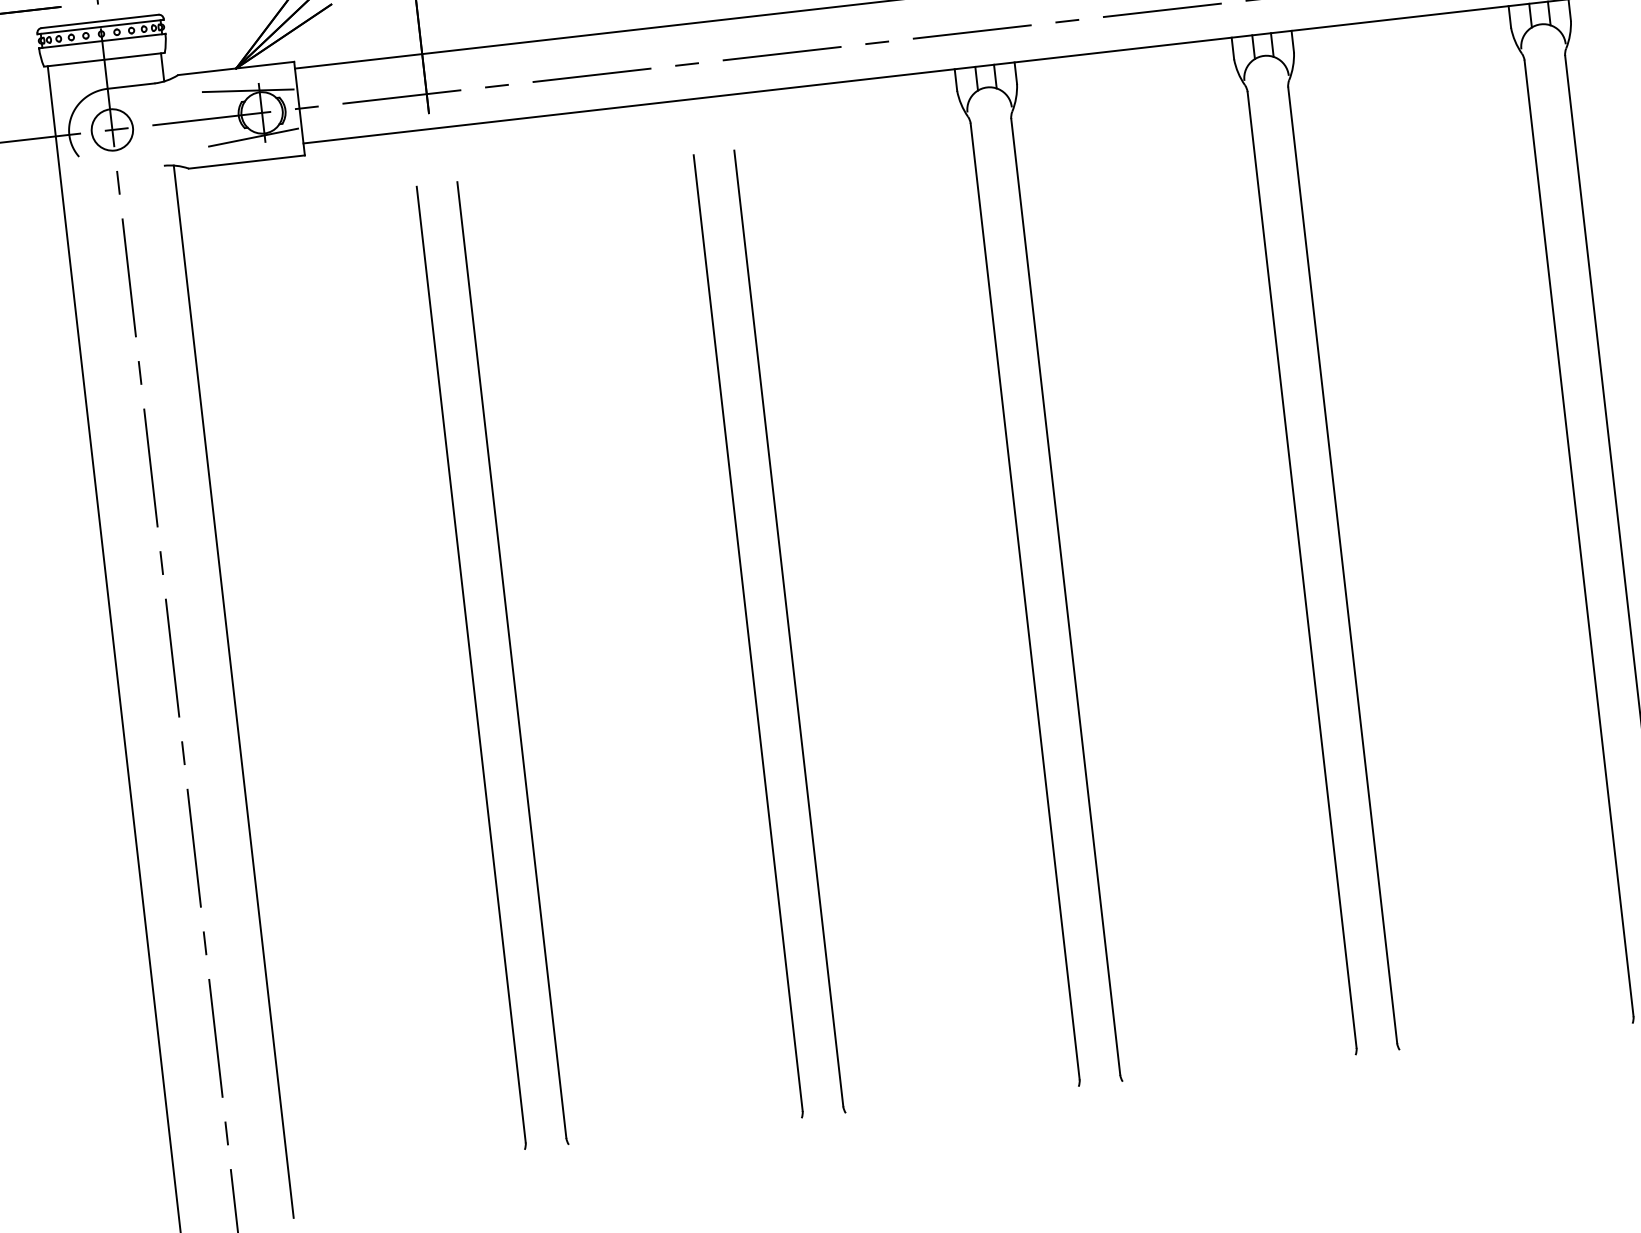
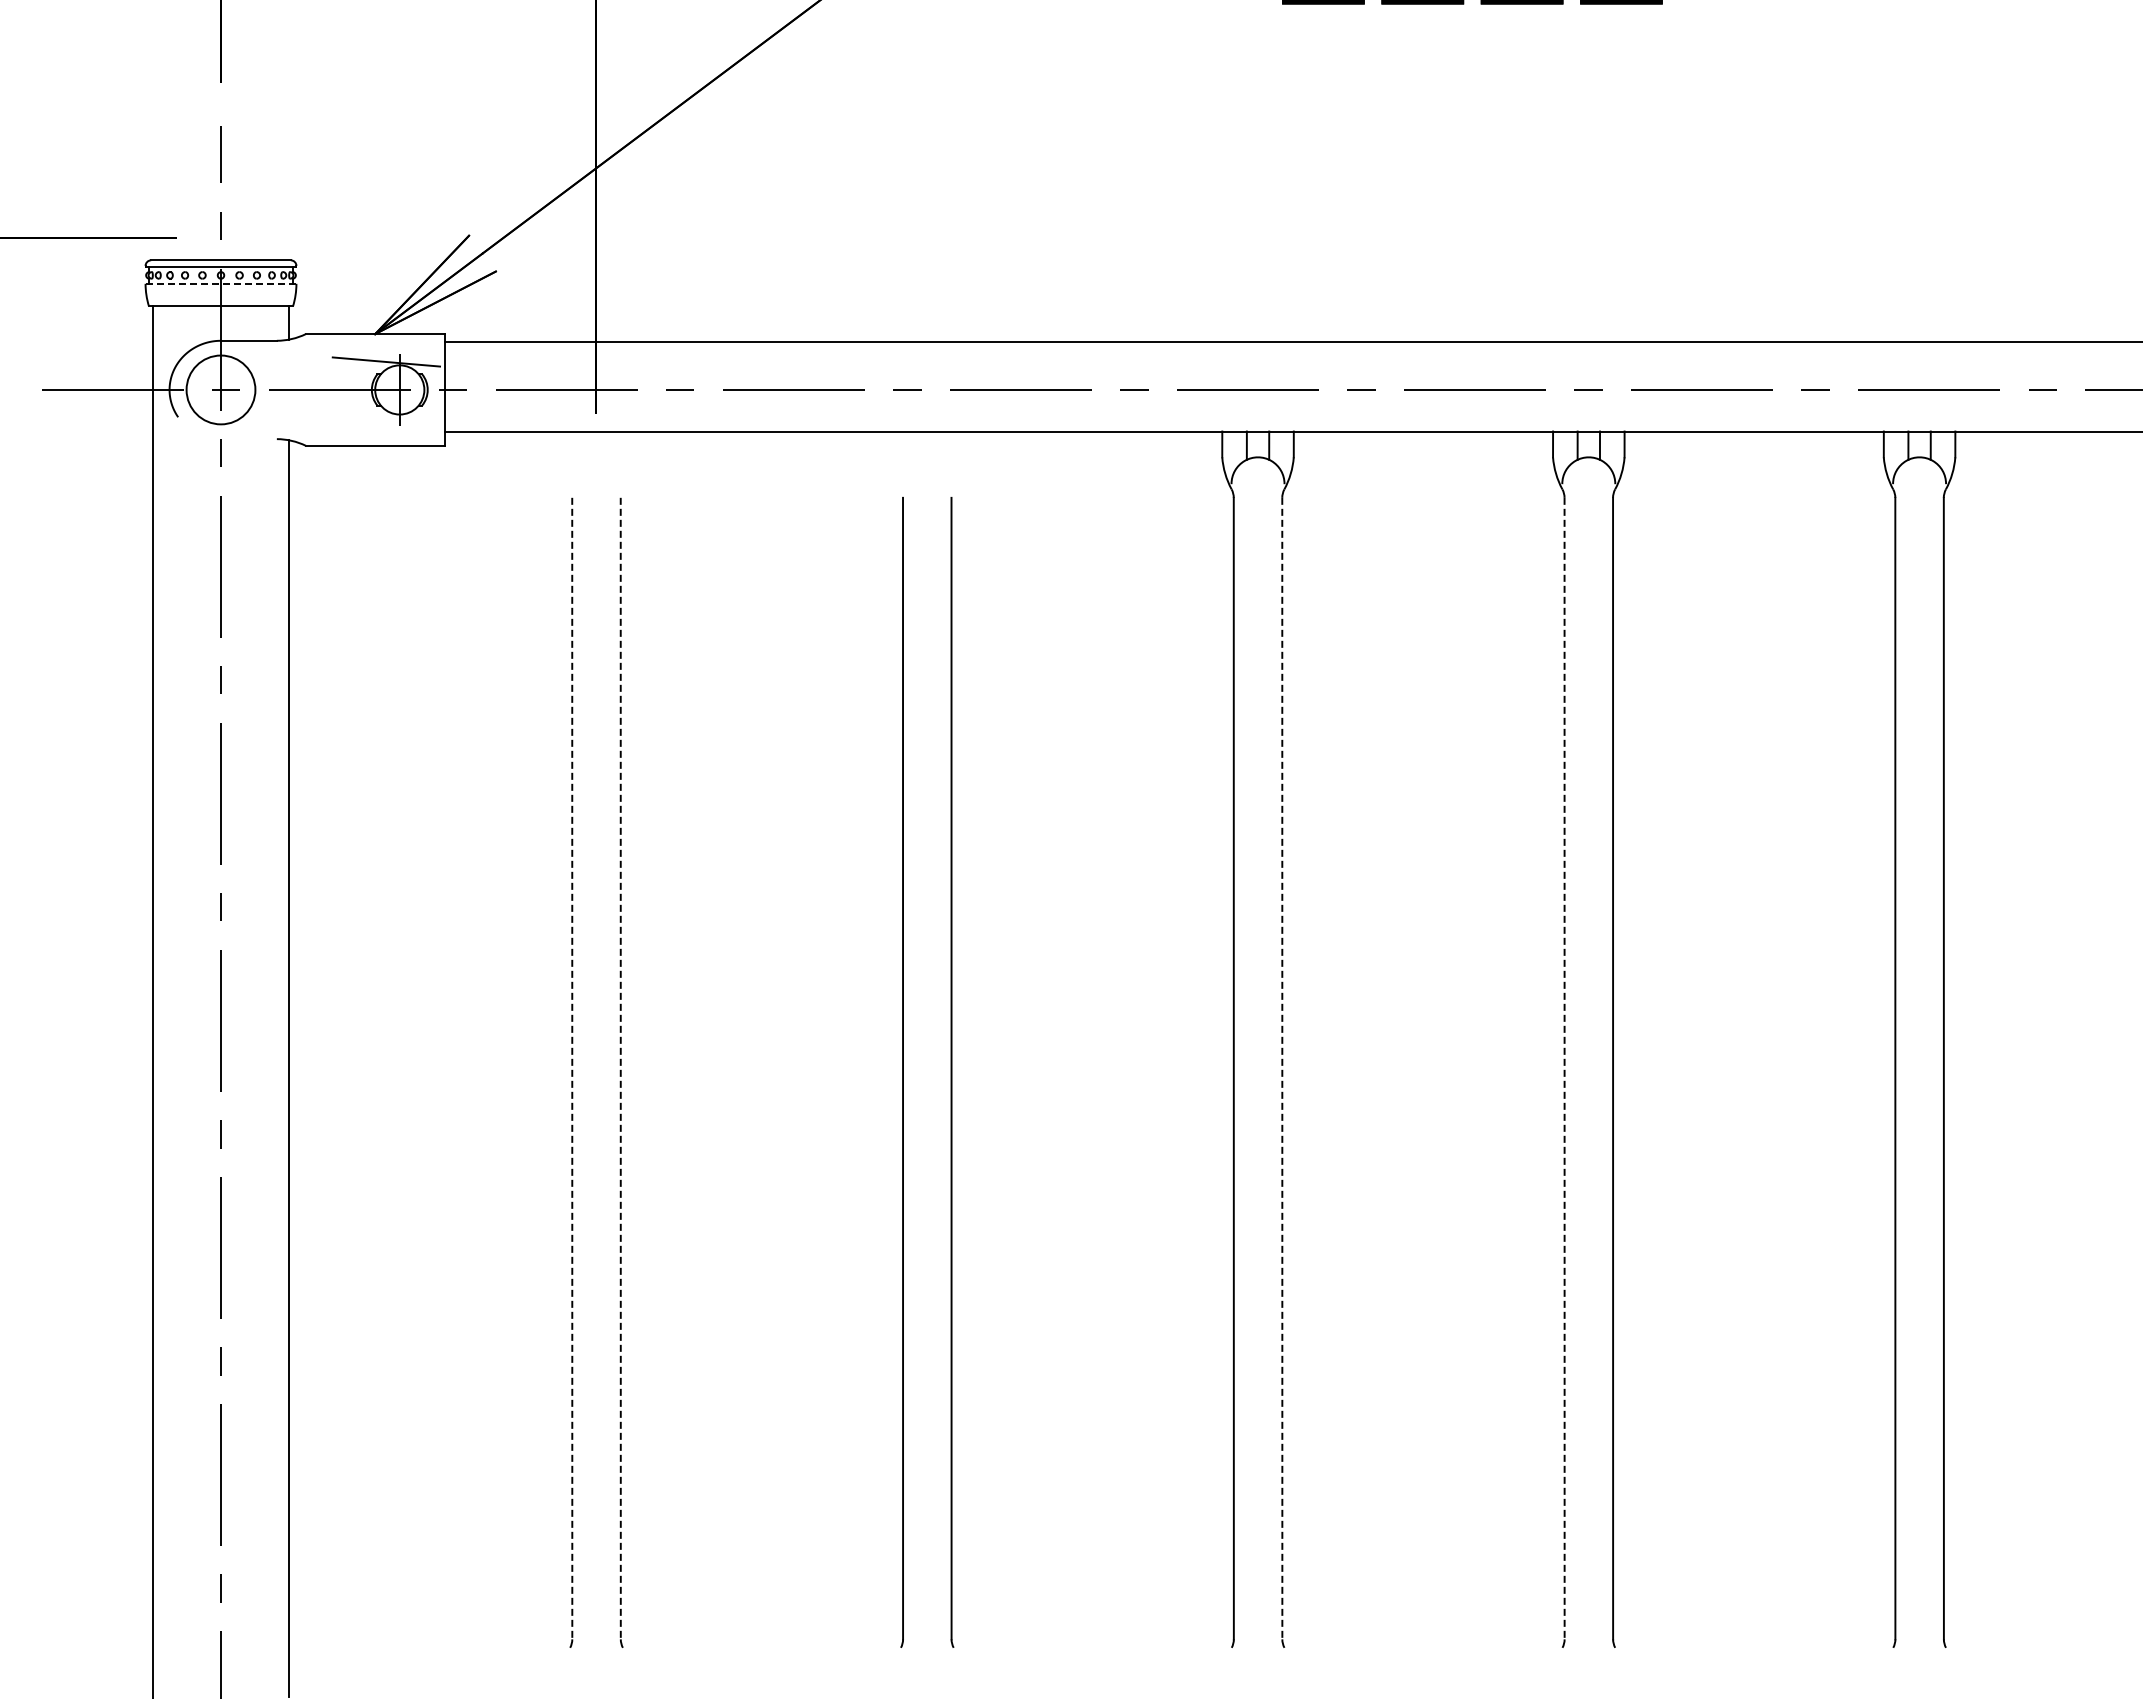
line: (101, 40) -> (220, 283), solid -> dashed
circle: (111, 129) -> (220, 389), size x1.4
line: (253, 137) -> (386, 417), removed
line: (1302, 569) -> (1564, 1068), solid -> dashed
line: (1065, 596) -> (1282, 1068), solid -> dashed
line: (511, 659) -> (620, 1068), solid -> dashed
line: (471, 664) -> (572, 1068), solid -> dashed

